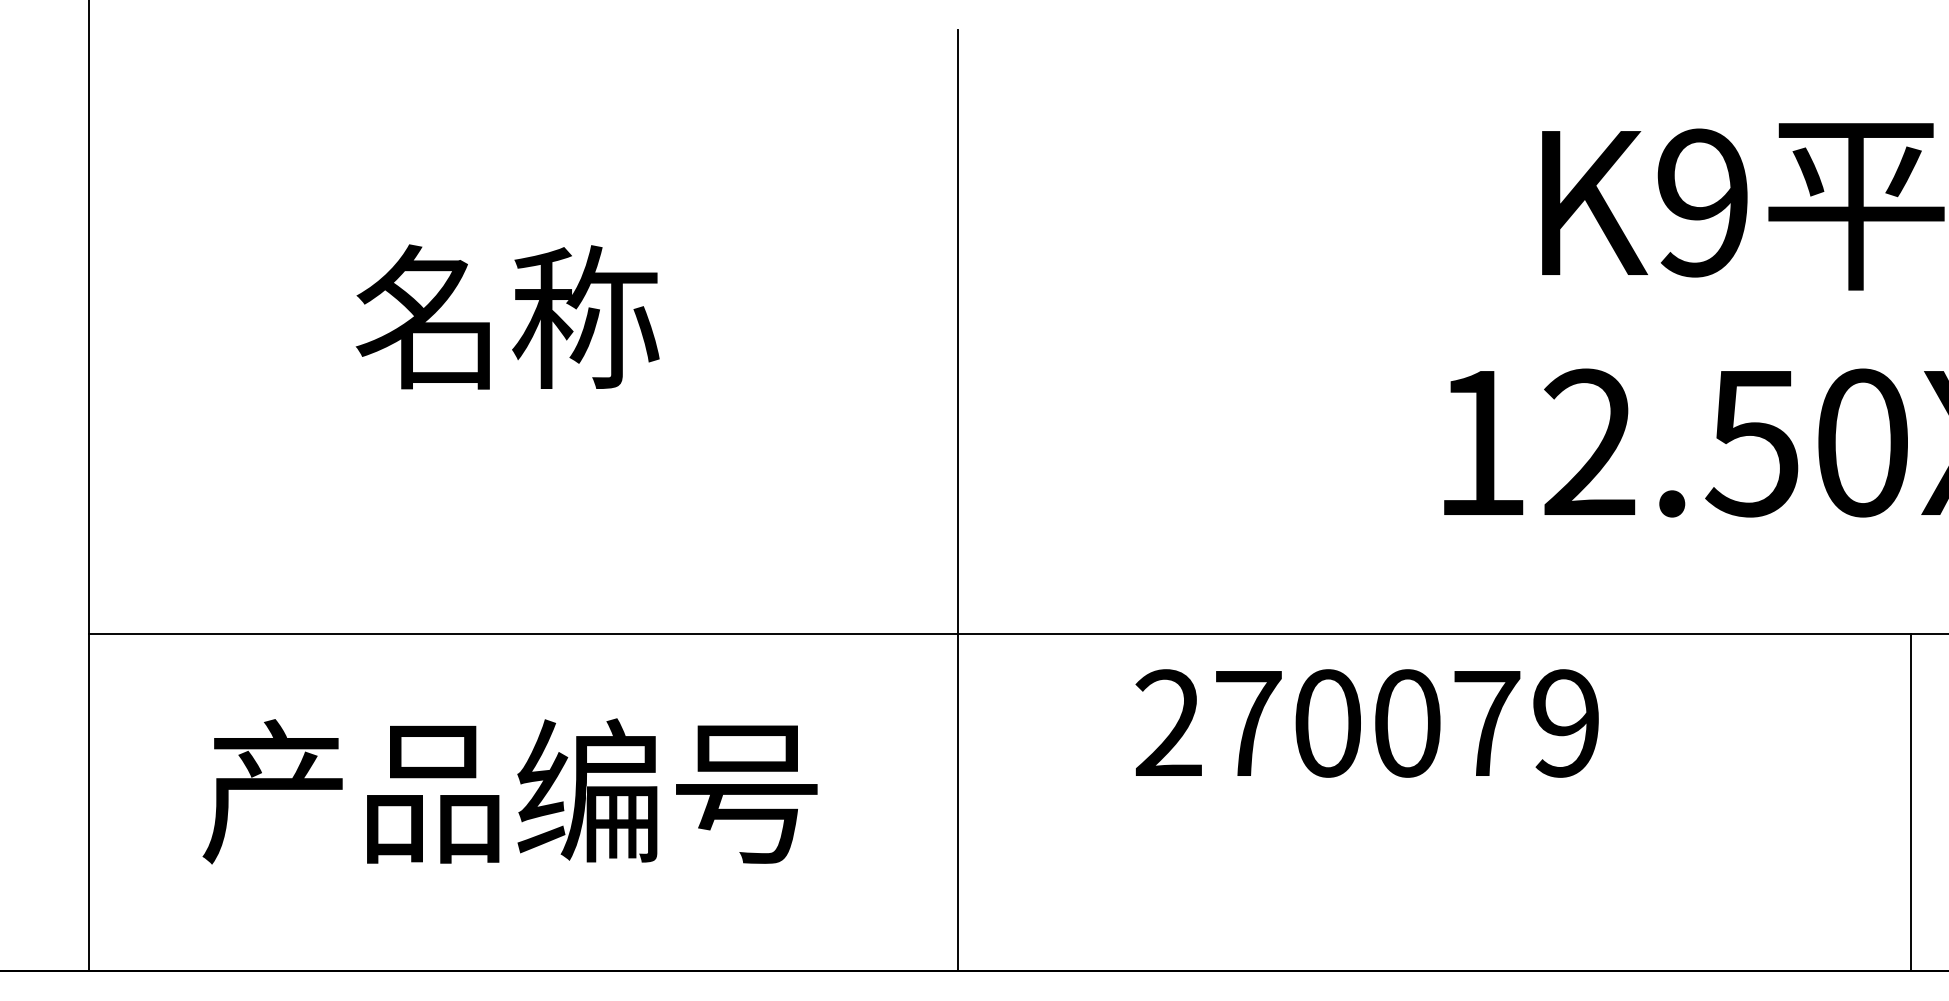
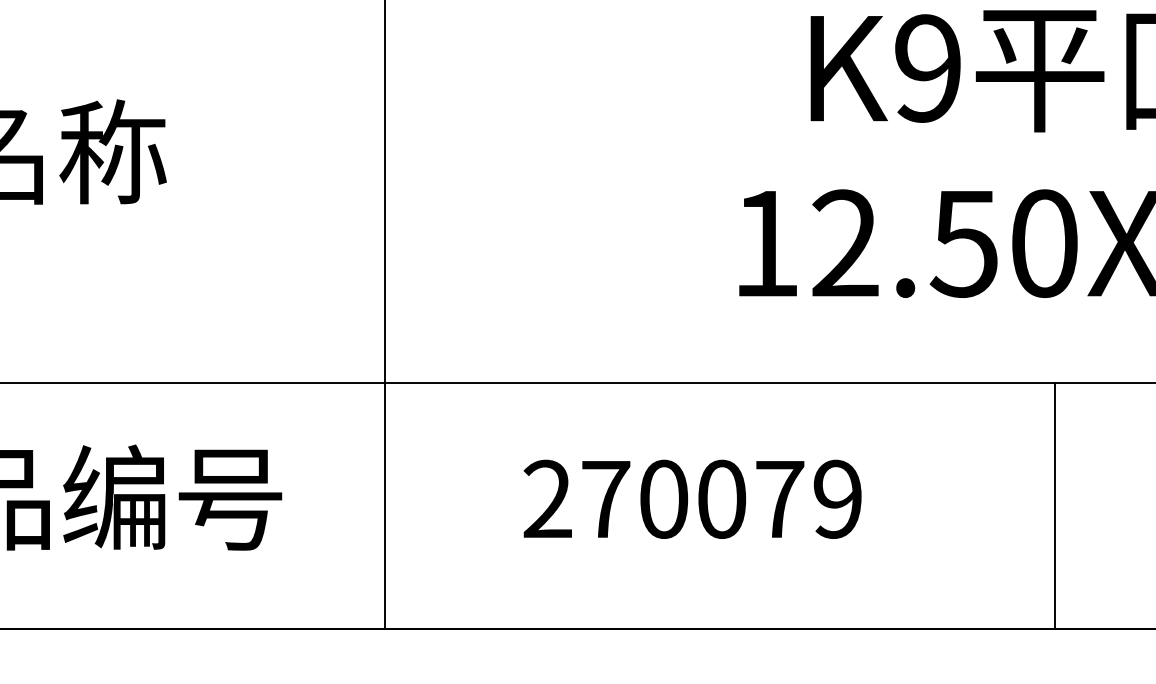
text: (1366, 723) -> (692, 499), moved
line: (1911, 802) -> (1055, 505), moved

